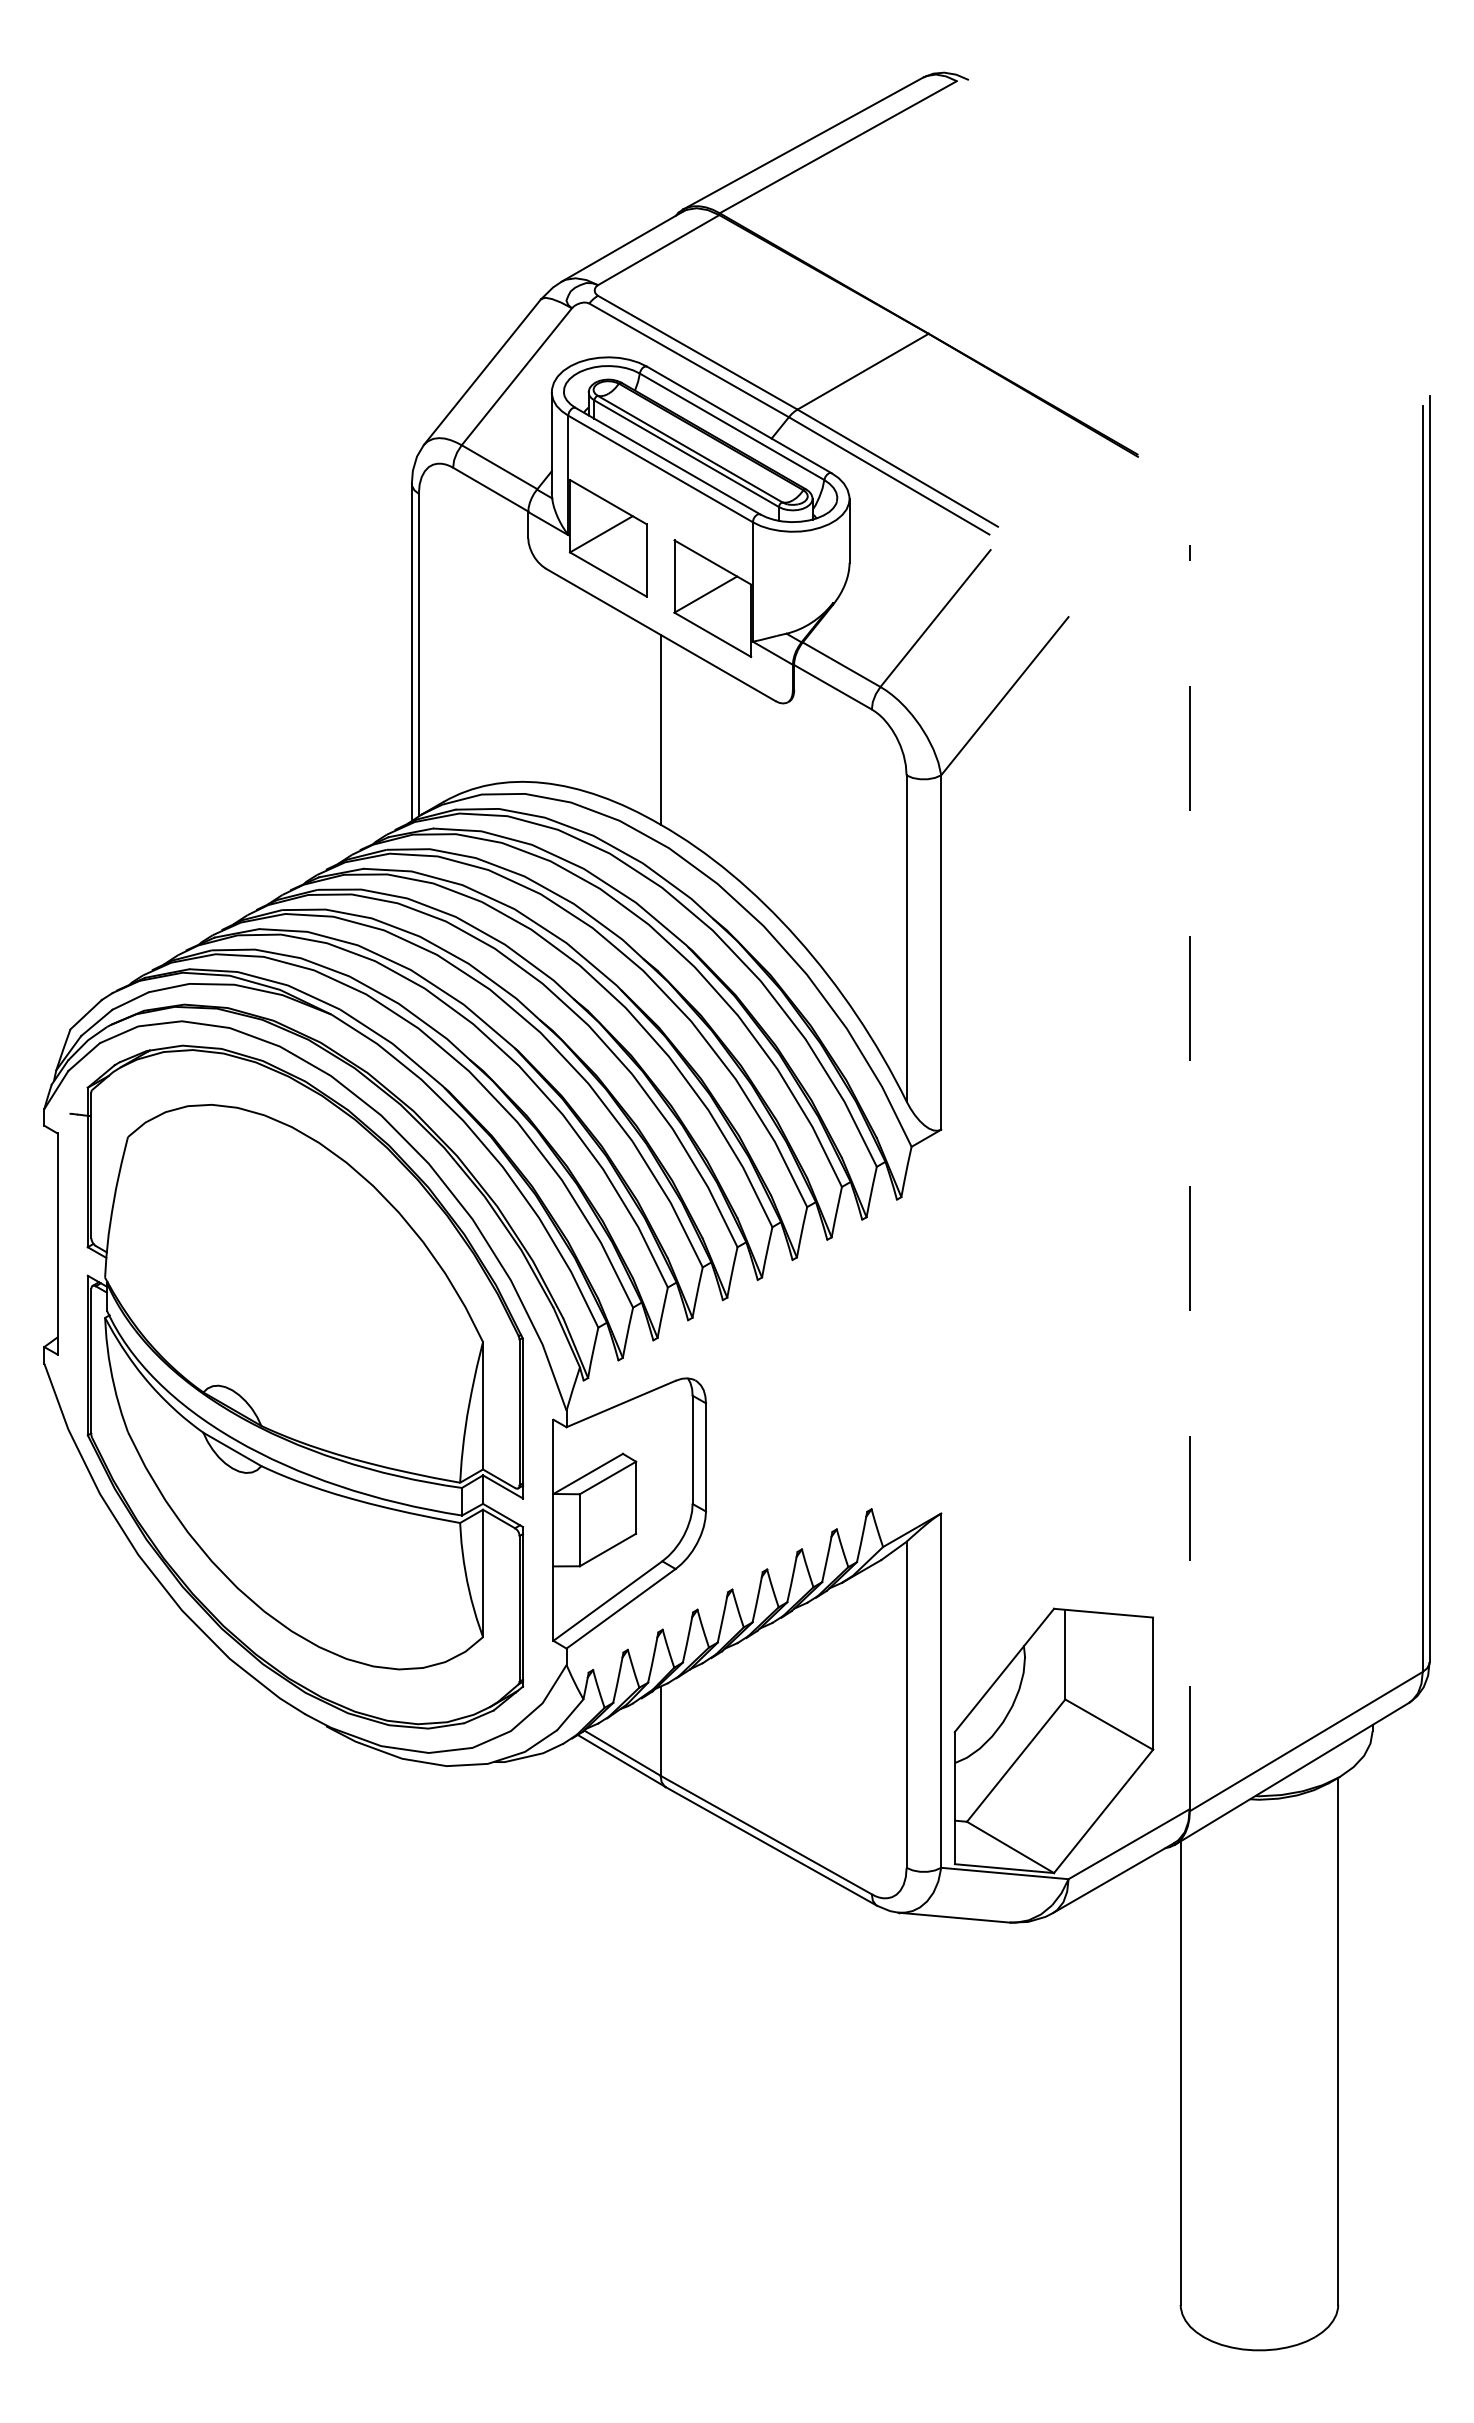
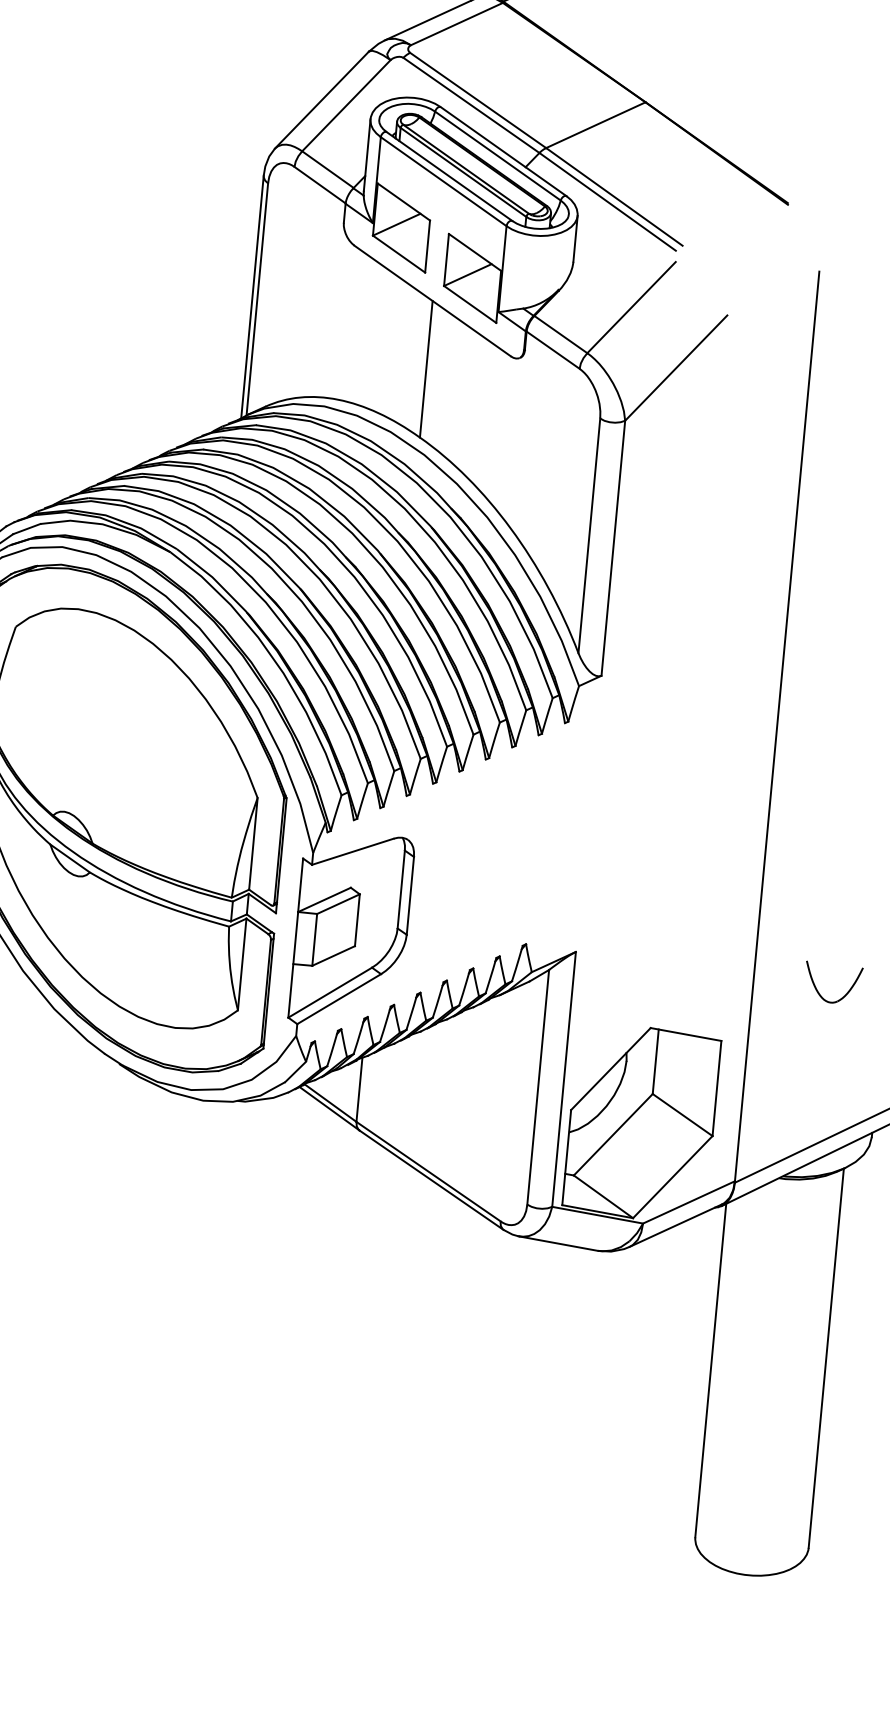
line: (1189, 1177) -> (776, 726), dashed -> solid
part: (1279, 1535) -> (817, 990), added

